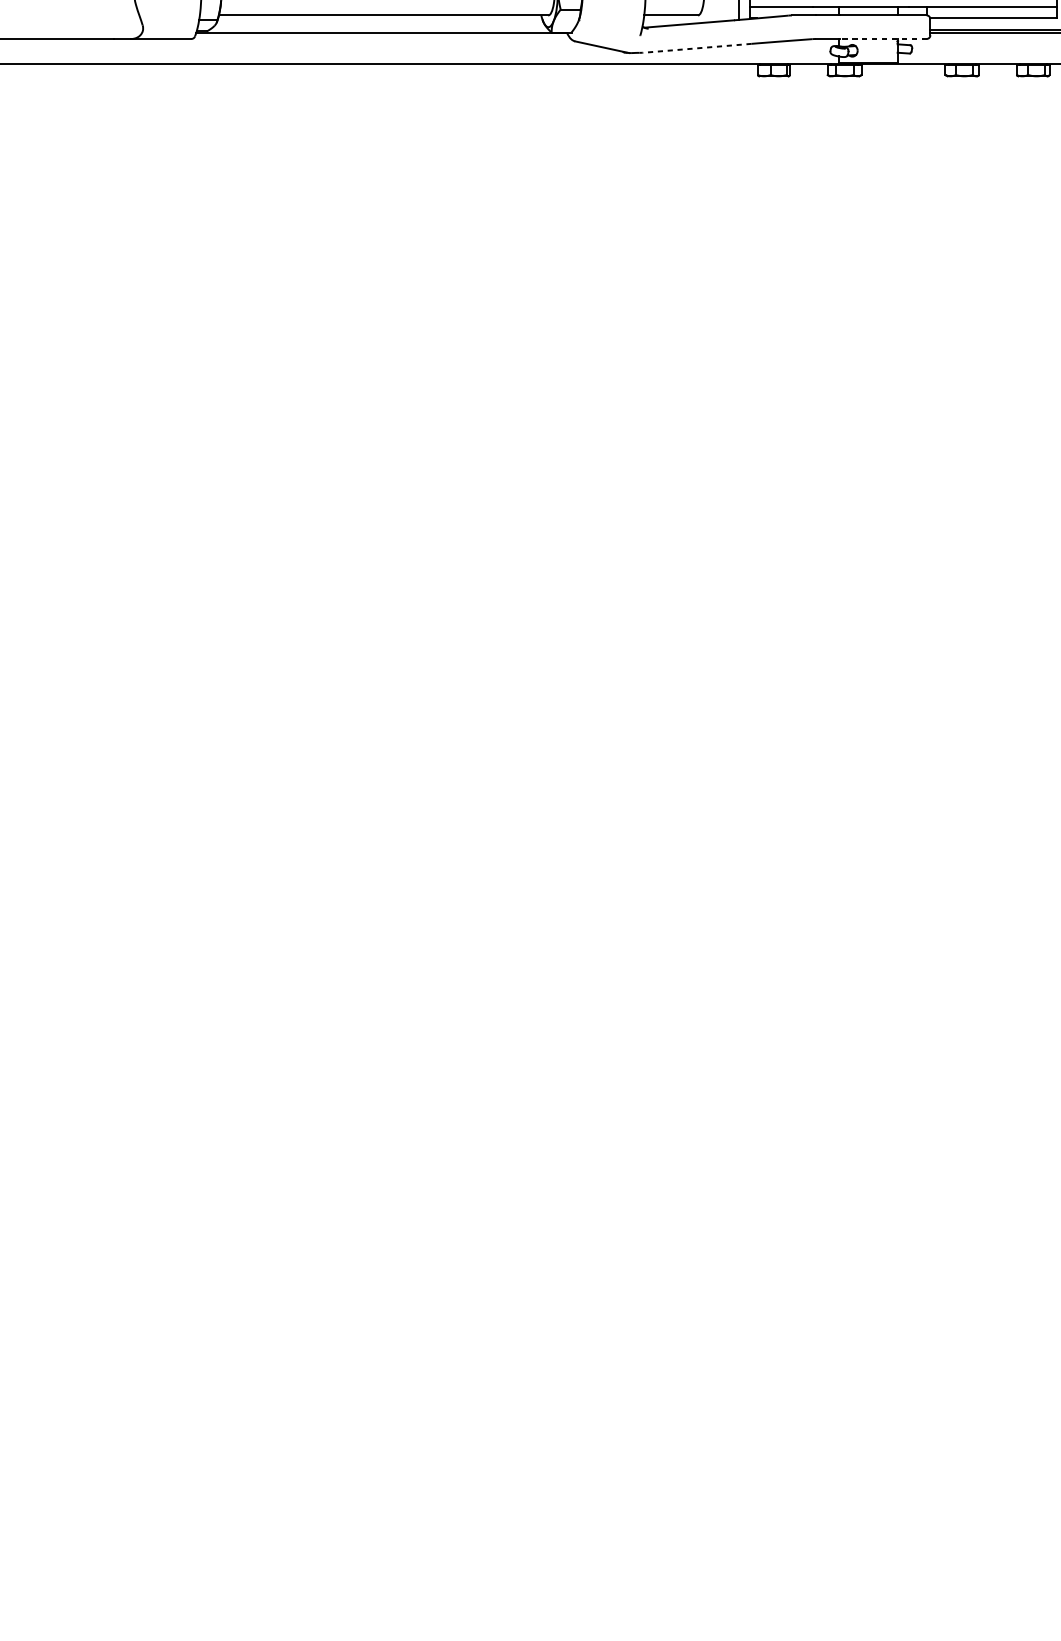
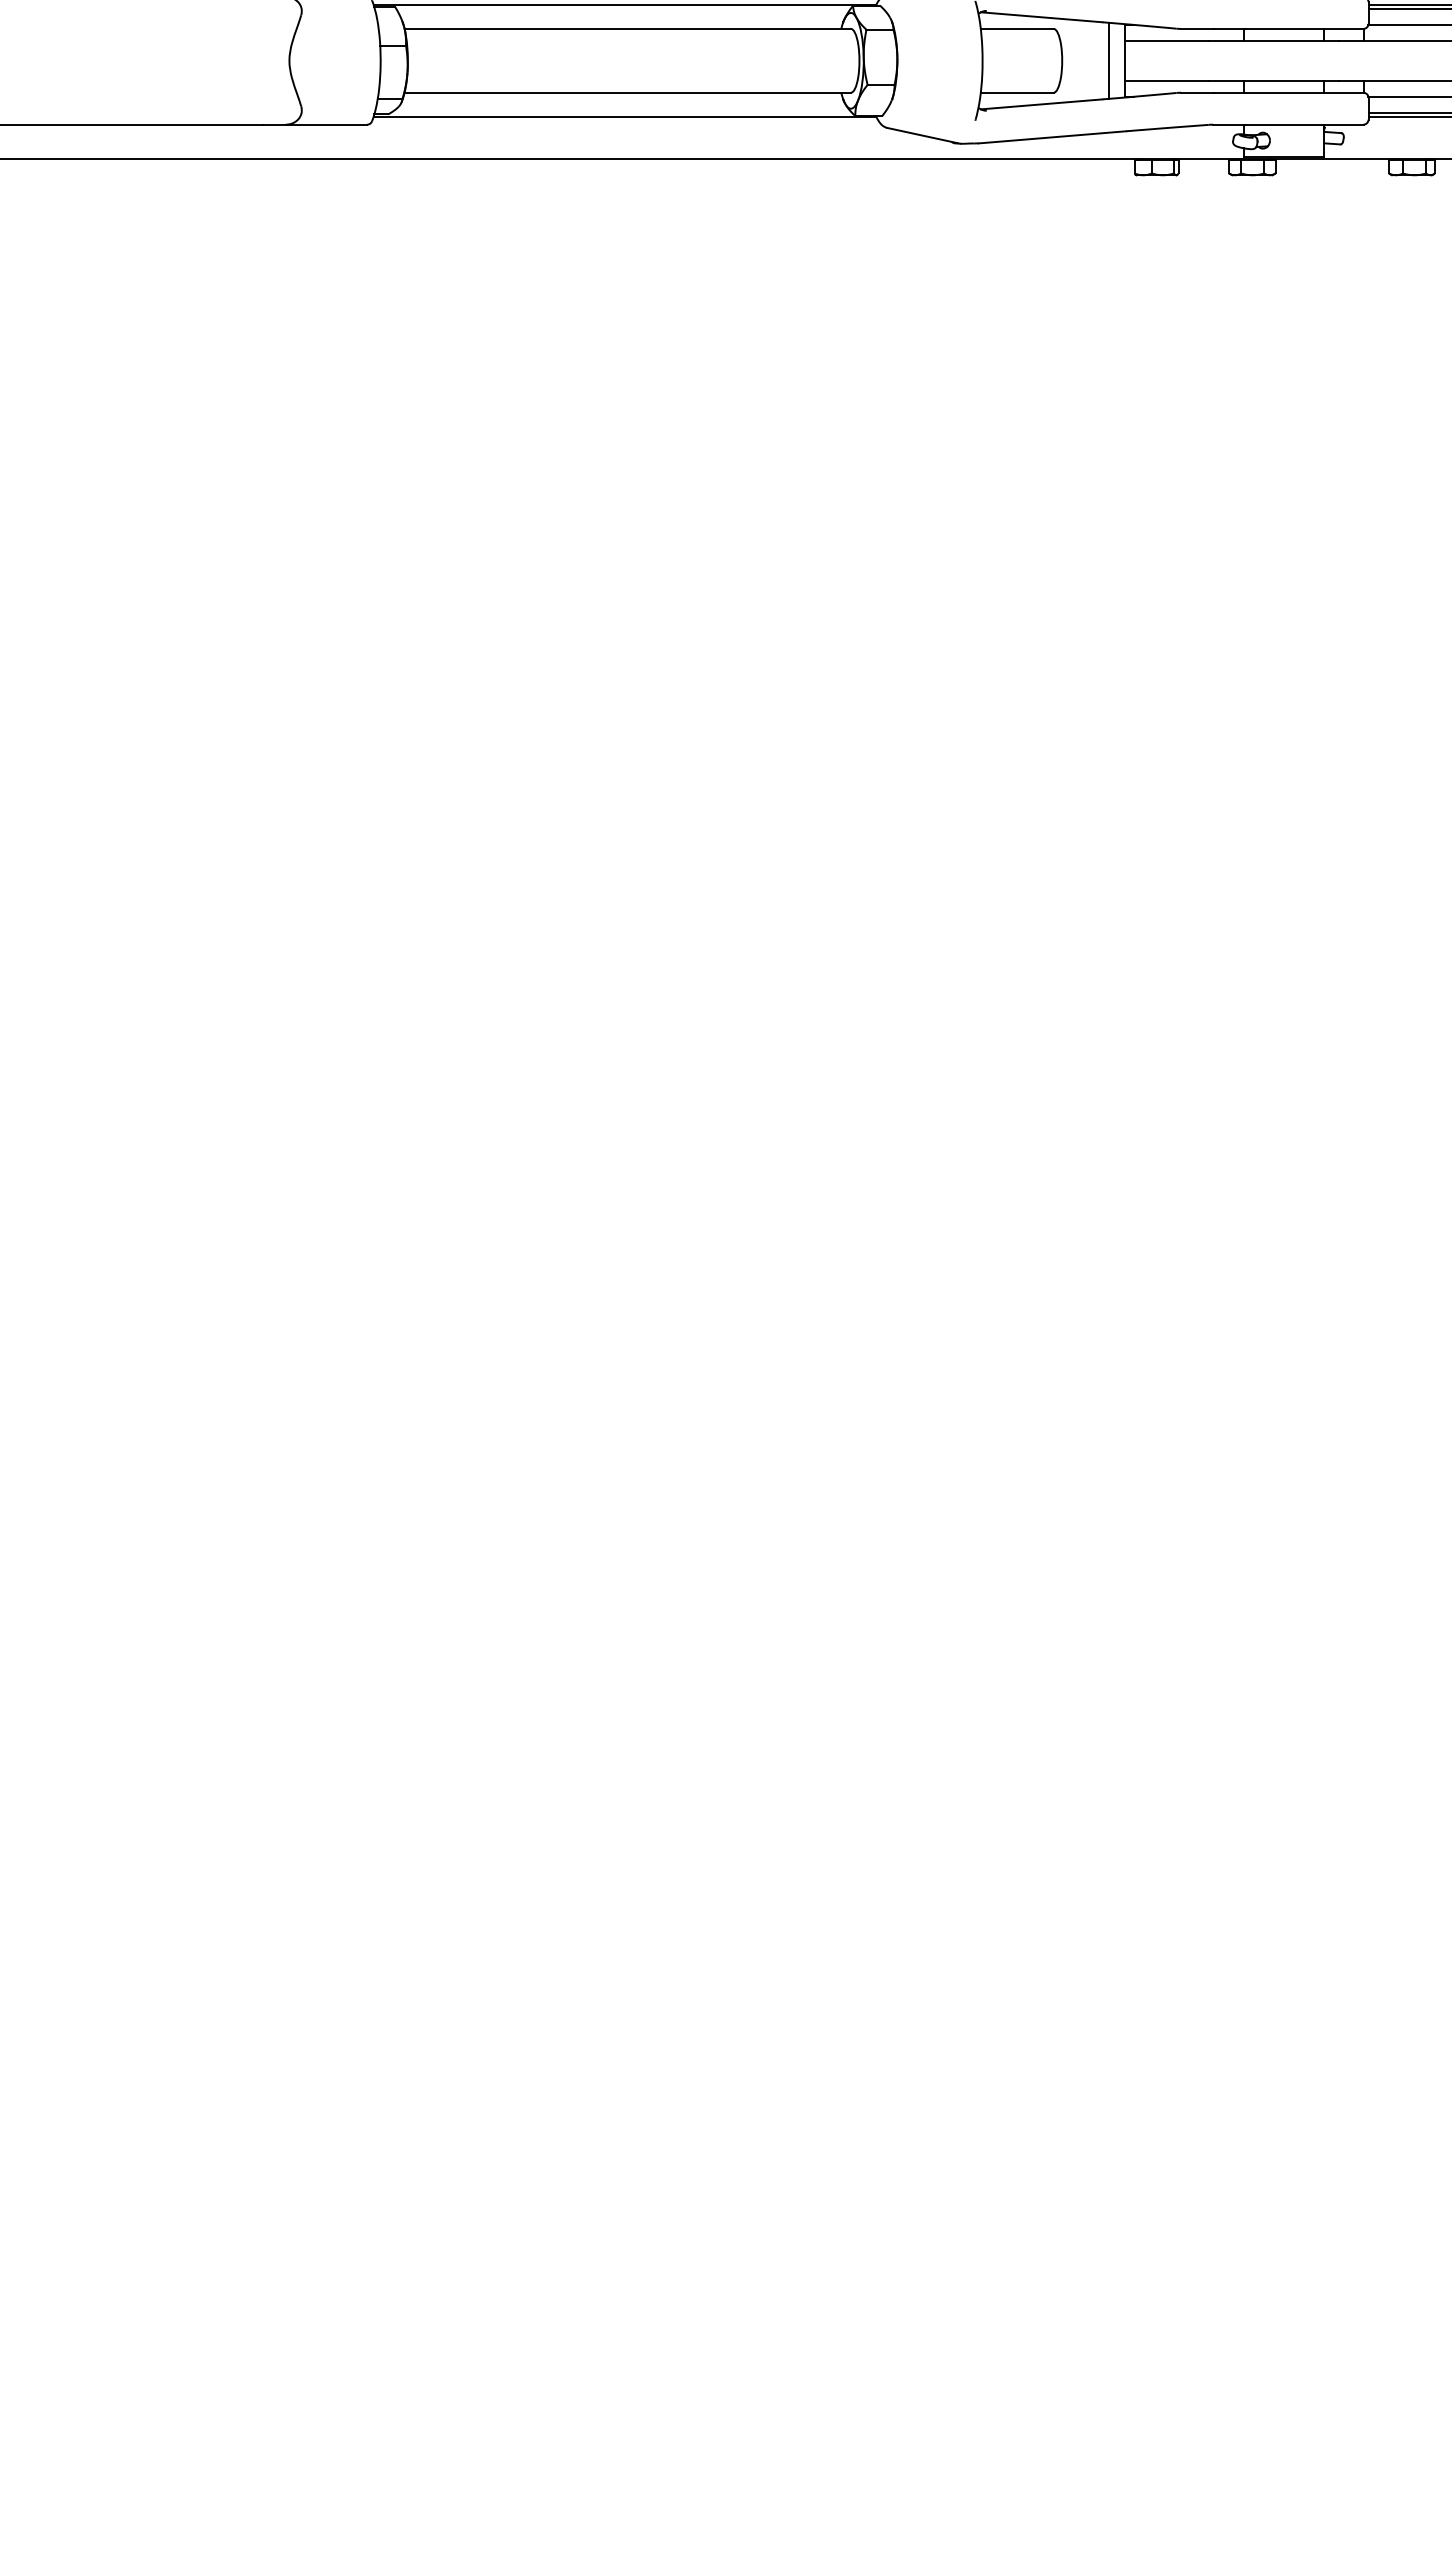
line: (883, 38) -> (1304, 124), dashed -> solid
line: (697, 48) -> (1052, 137), dashed -> solid

